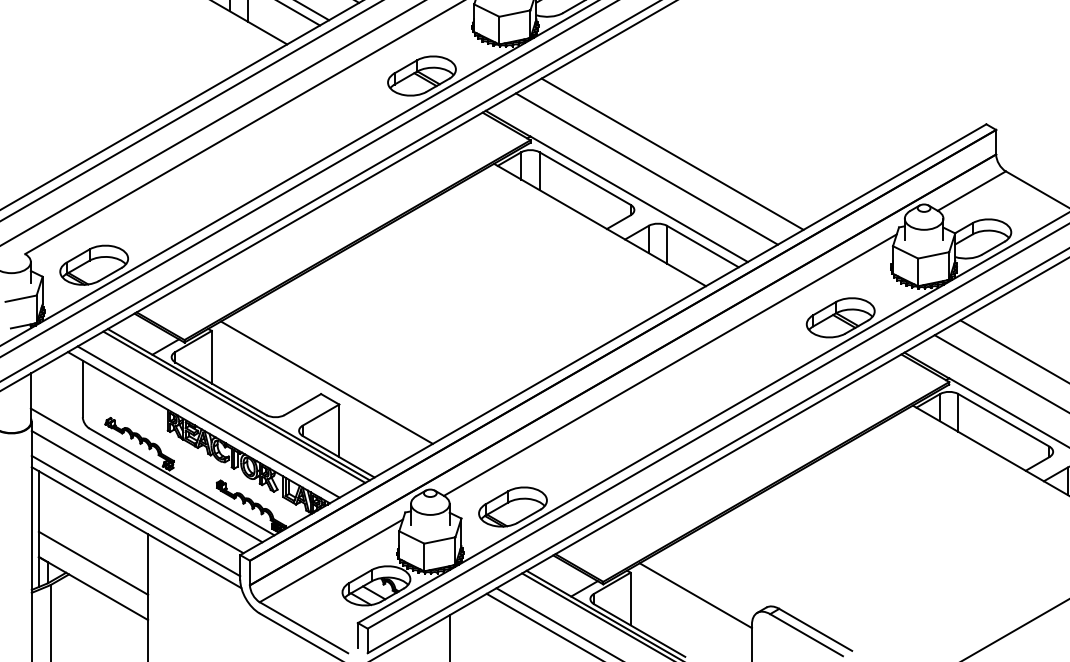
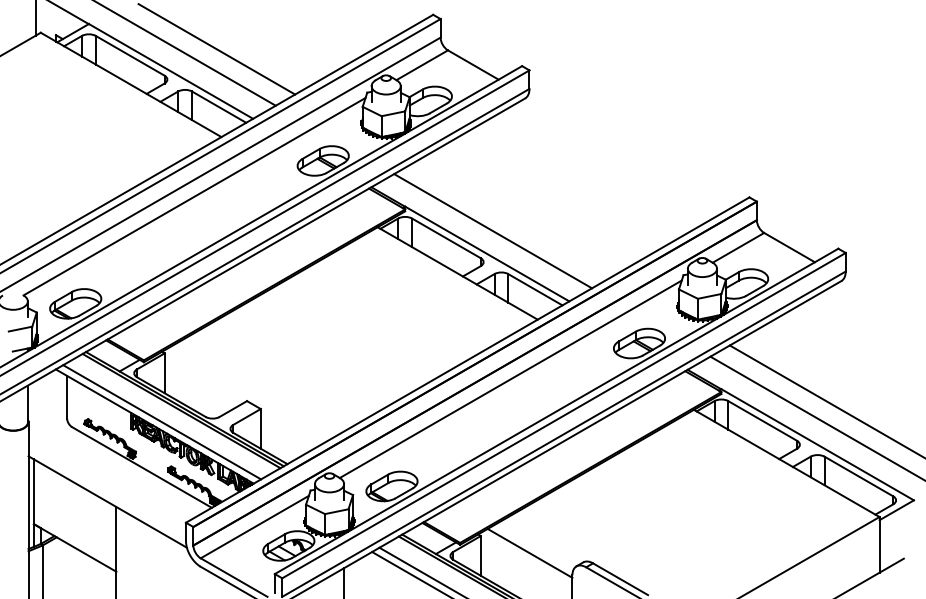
line: (672, 153) -> (512, 219), removed
line: (326, 382) -> (251, 392), removed
line: (145, 475) -> (114, 462), removed
line: (137, 491) -> (108, 474), removed
line: (136, 515) -> (107, 492), removed
line: (92, 562) -> (74, 528), removed

